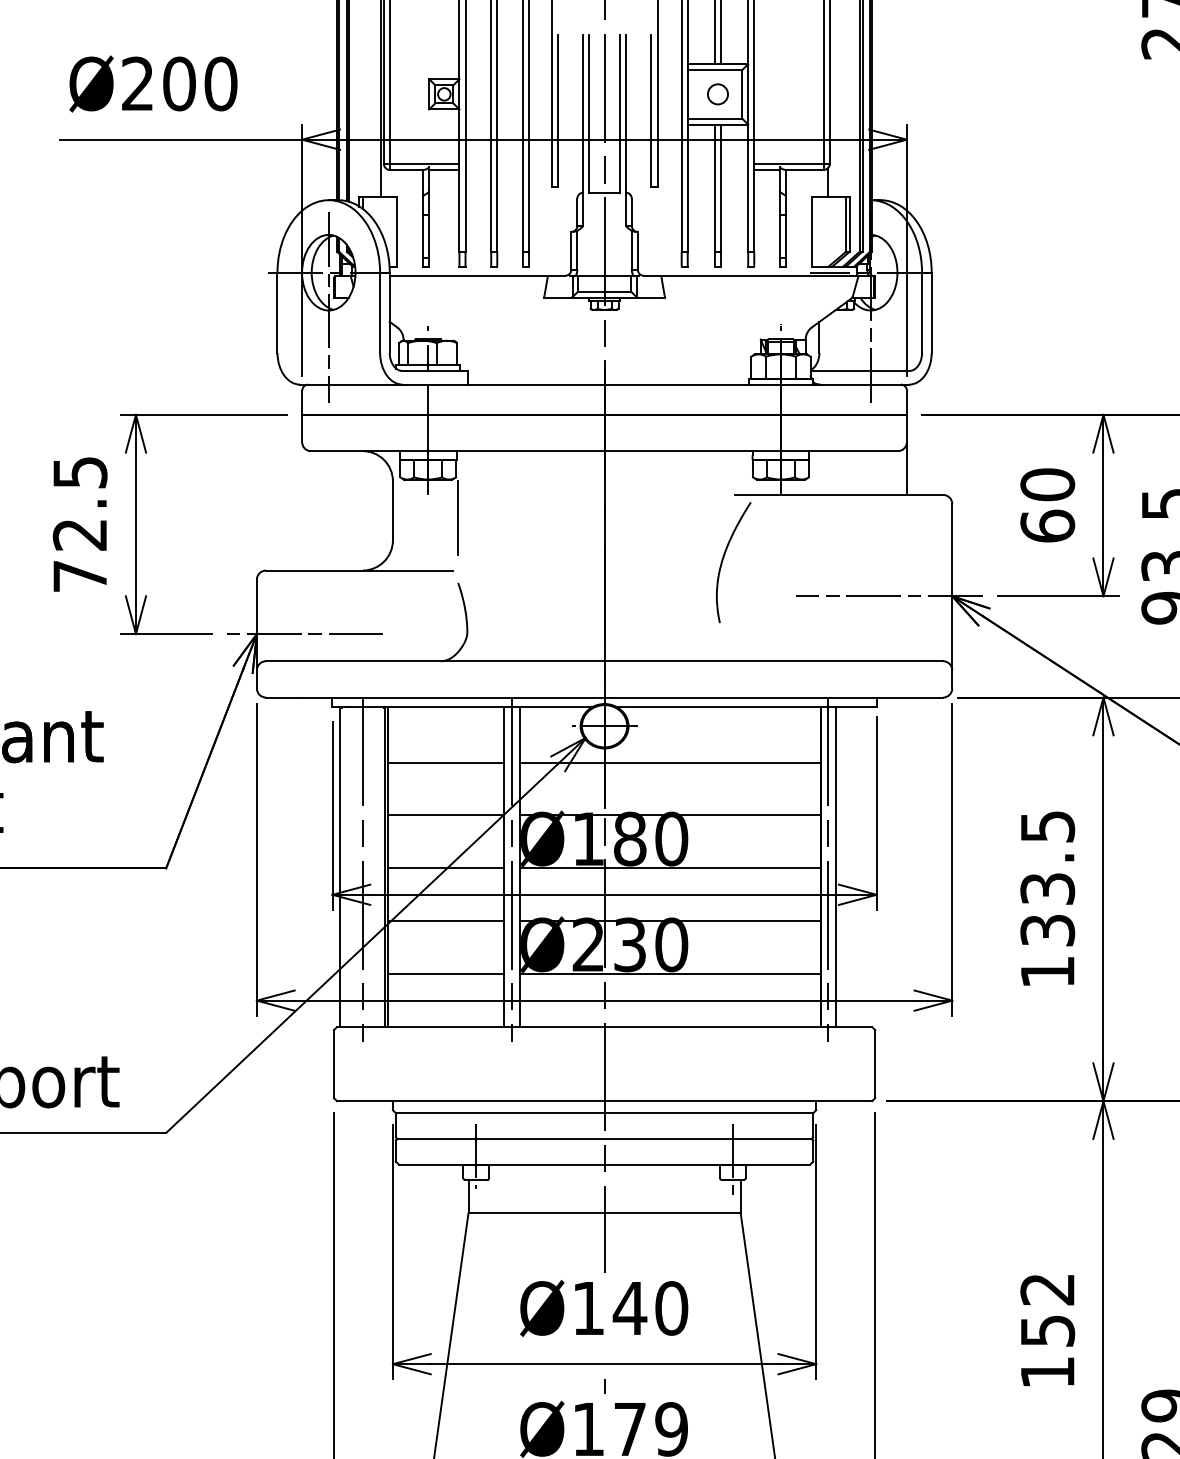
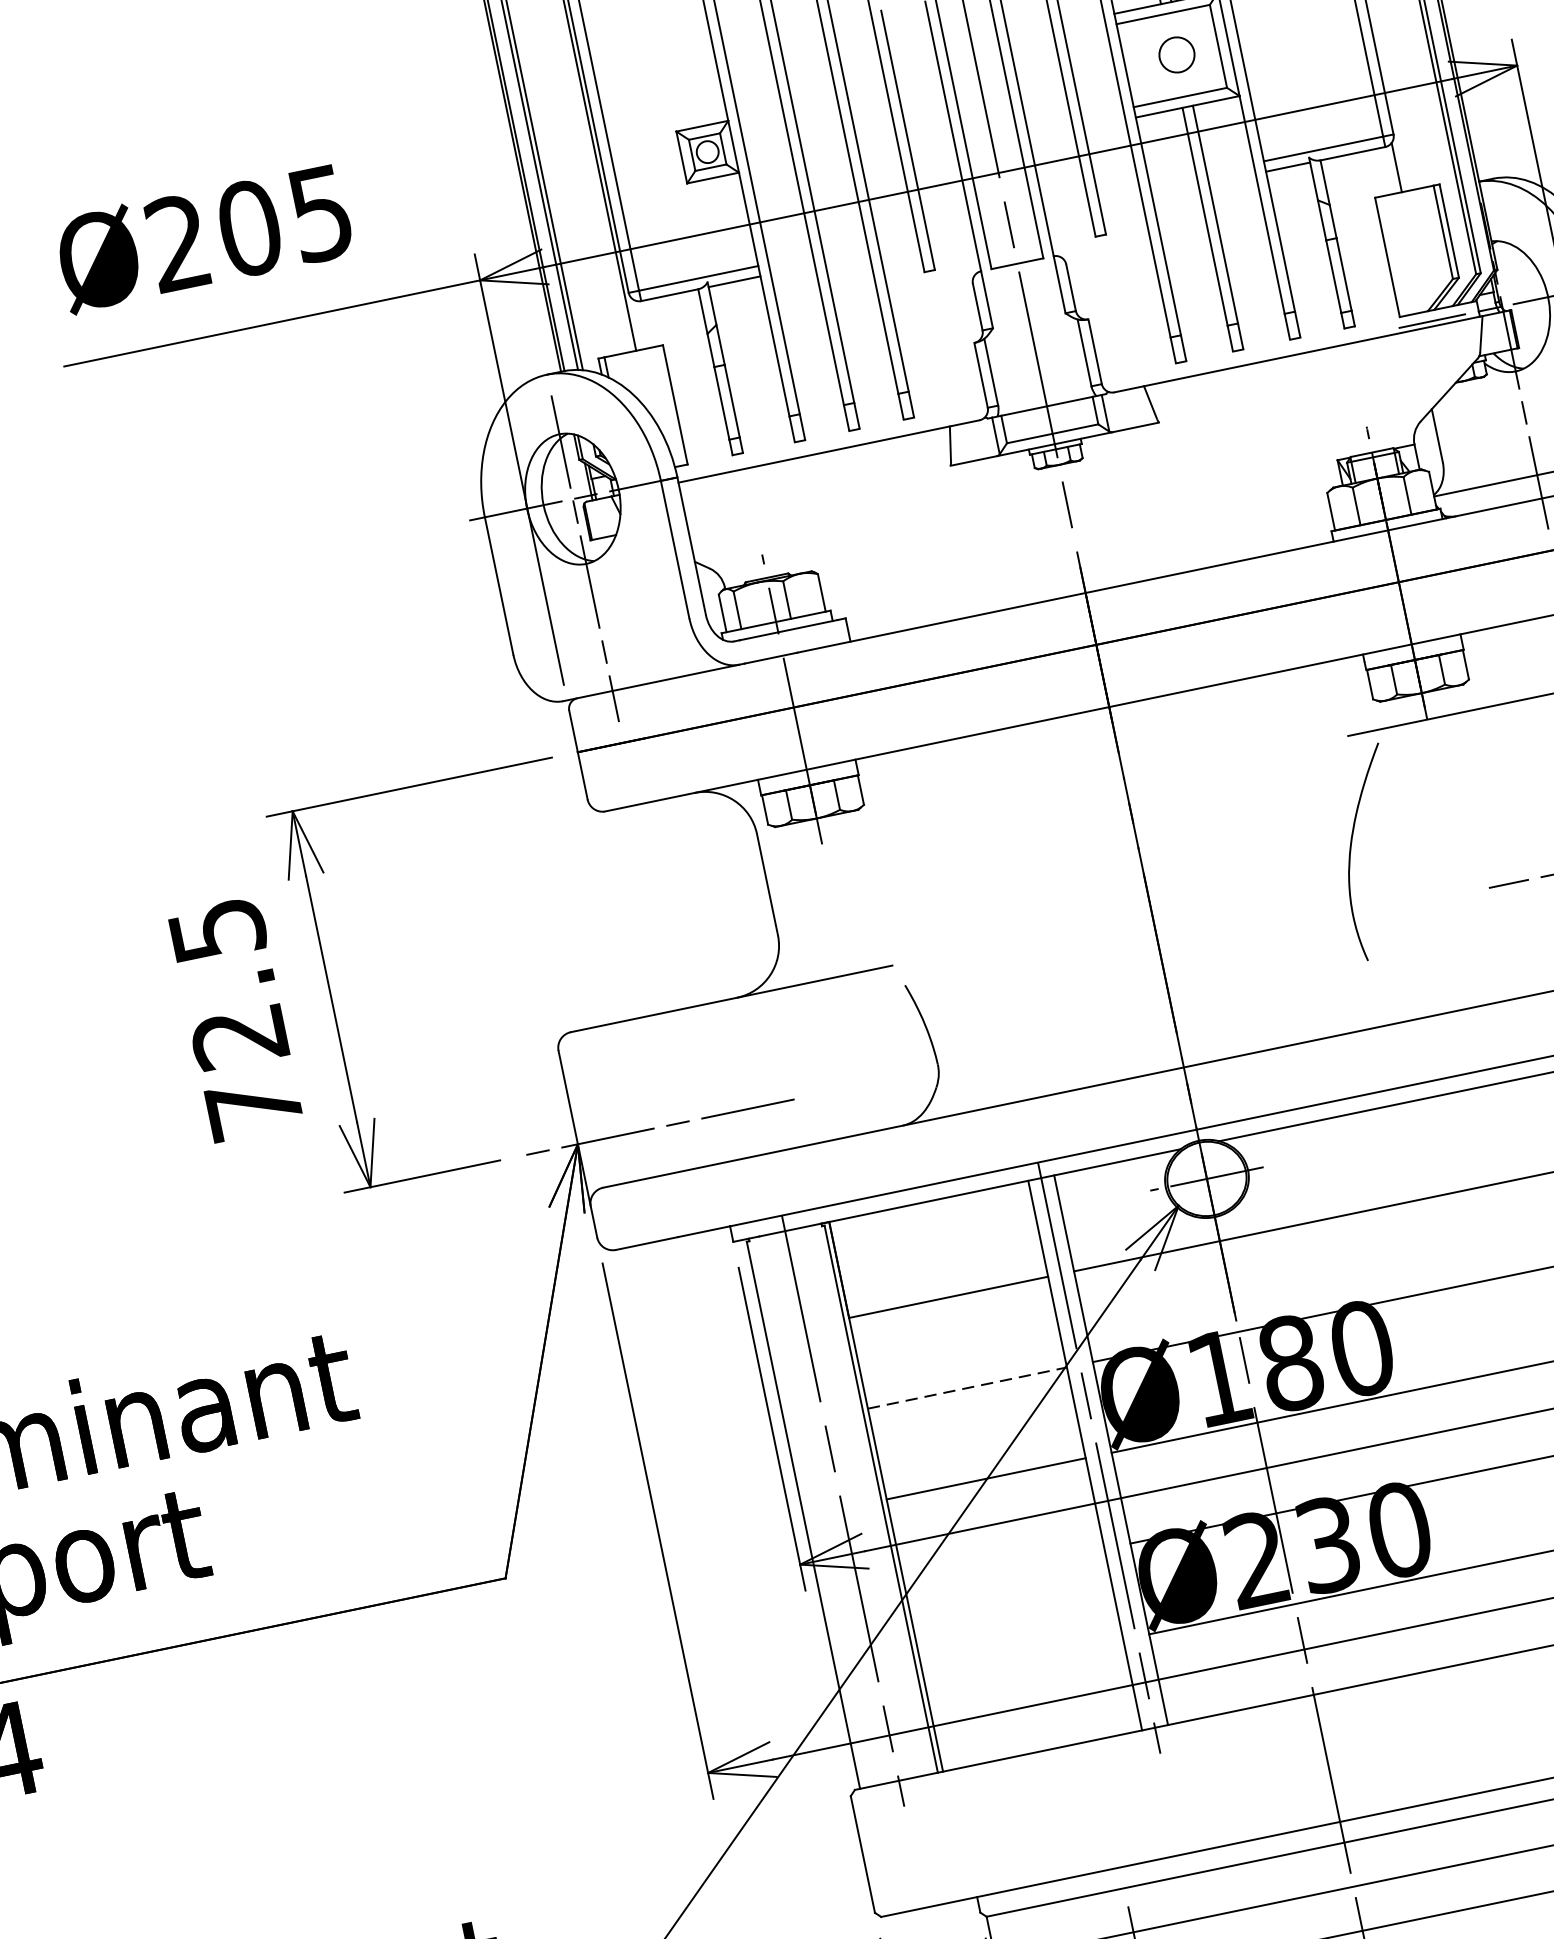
text: (220, 83) -> (319, 213), Ø200 -> Ø205
line: (458, 518) -> (882, 874), removed
line: (446, 815) -> (967, 1388), solid -> dashed
line: (446, 921) -> (1005, 1569), removed
line: (446, 974) -> (1023, 1660), removed

